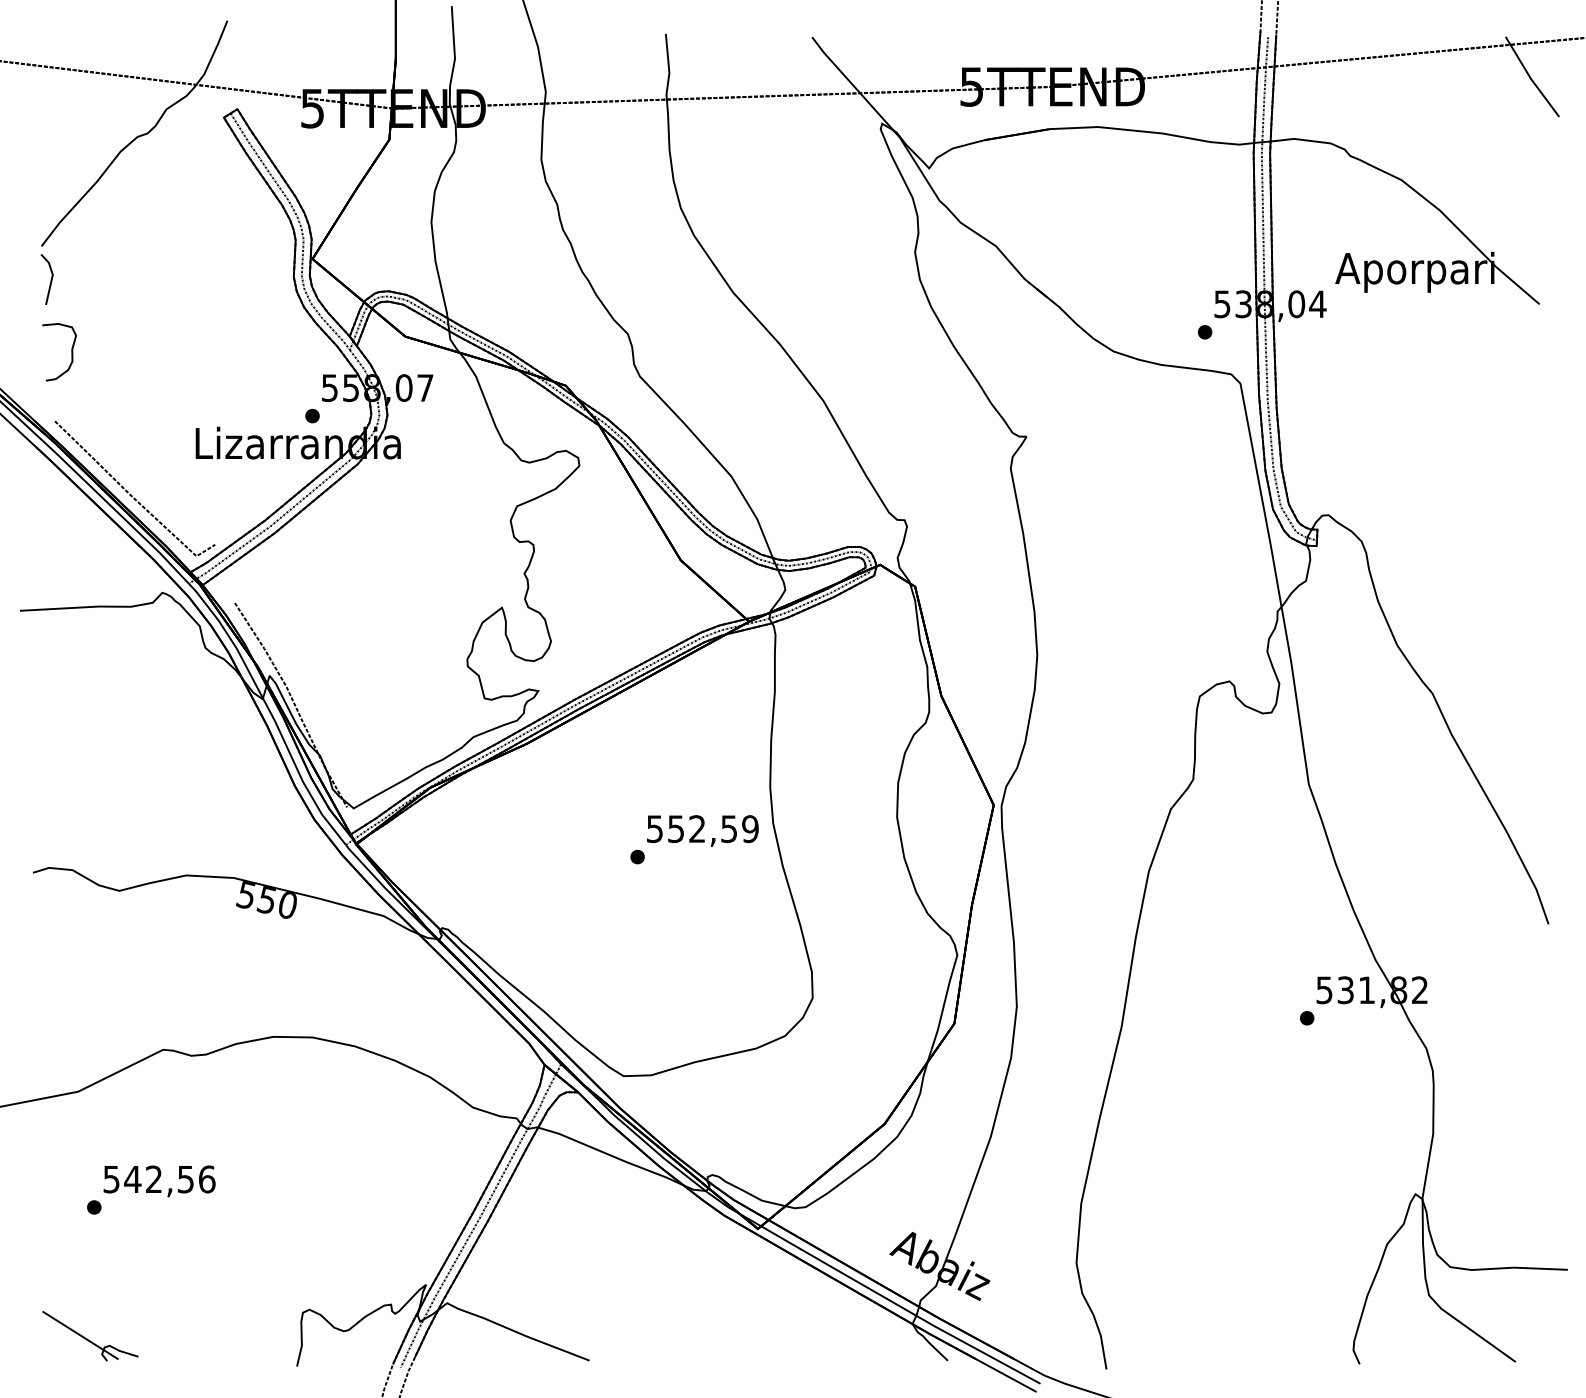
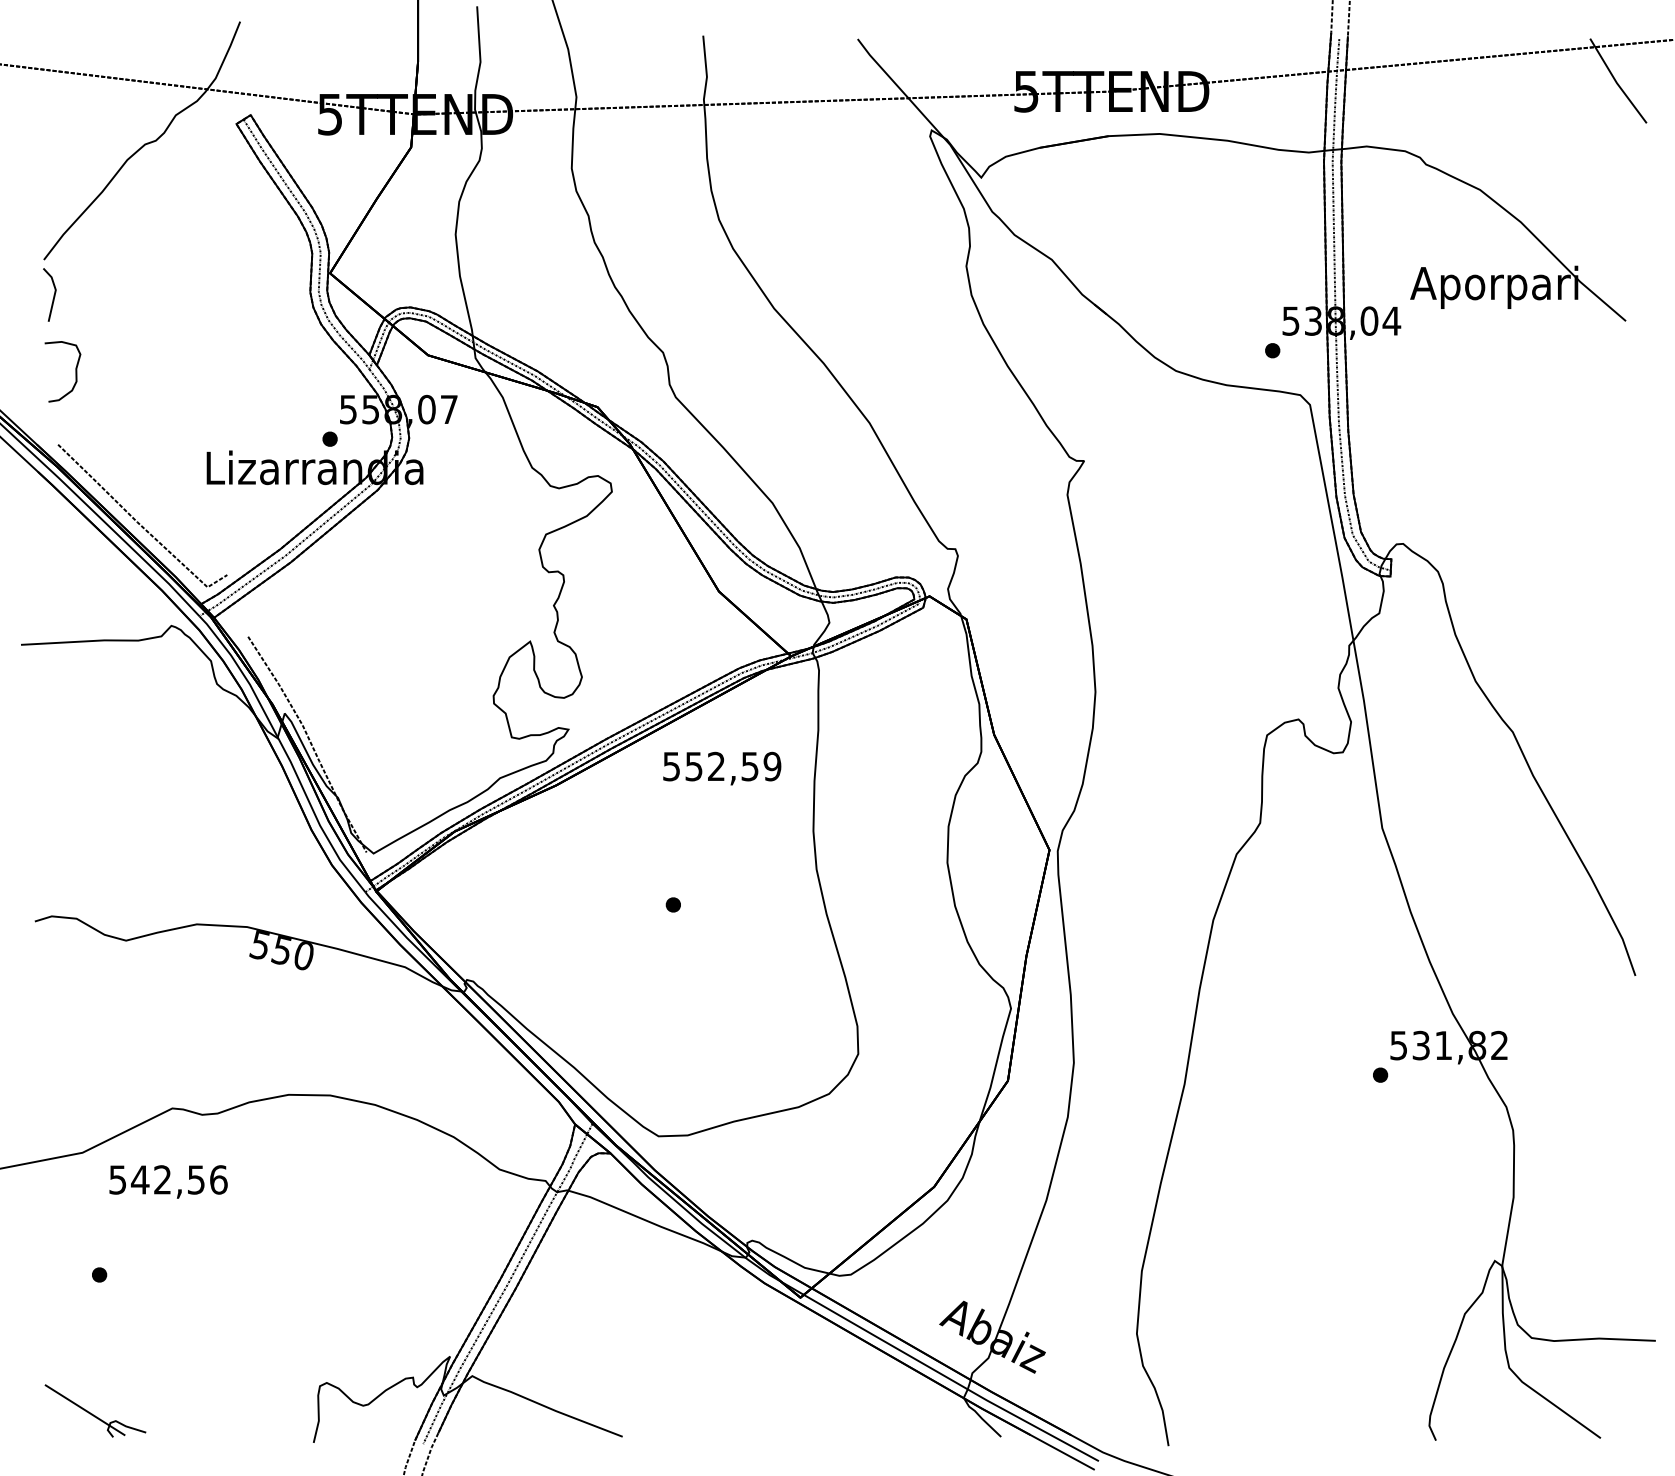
text: (702, 830) -> (721, 768), moved
text: (159, 1181) -> (168, 1182), moved

